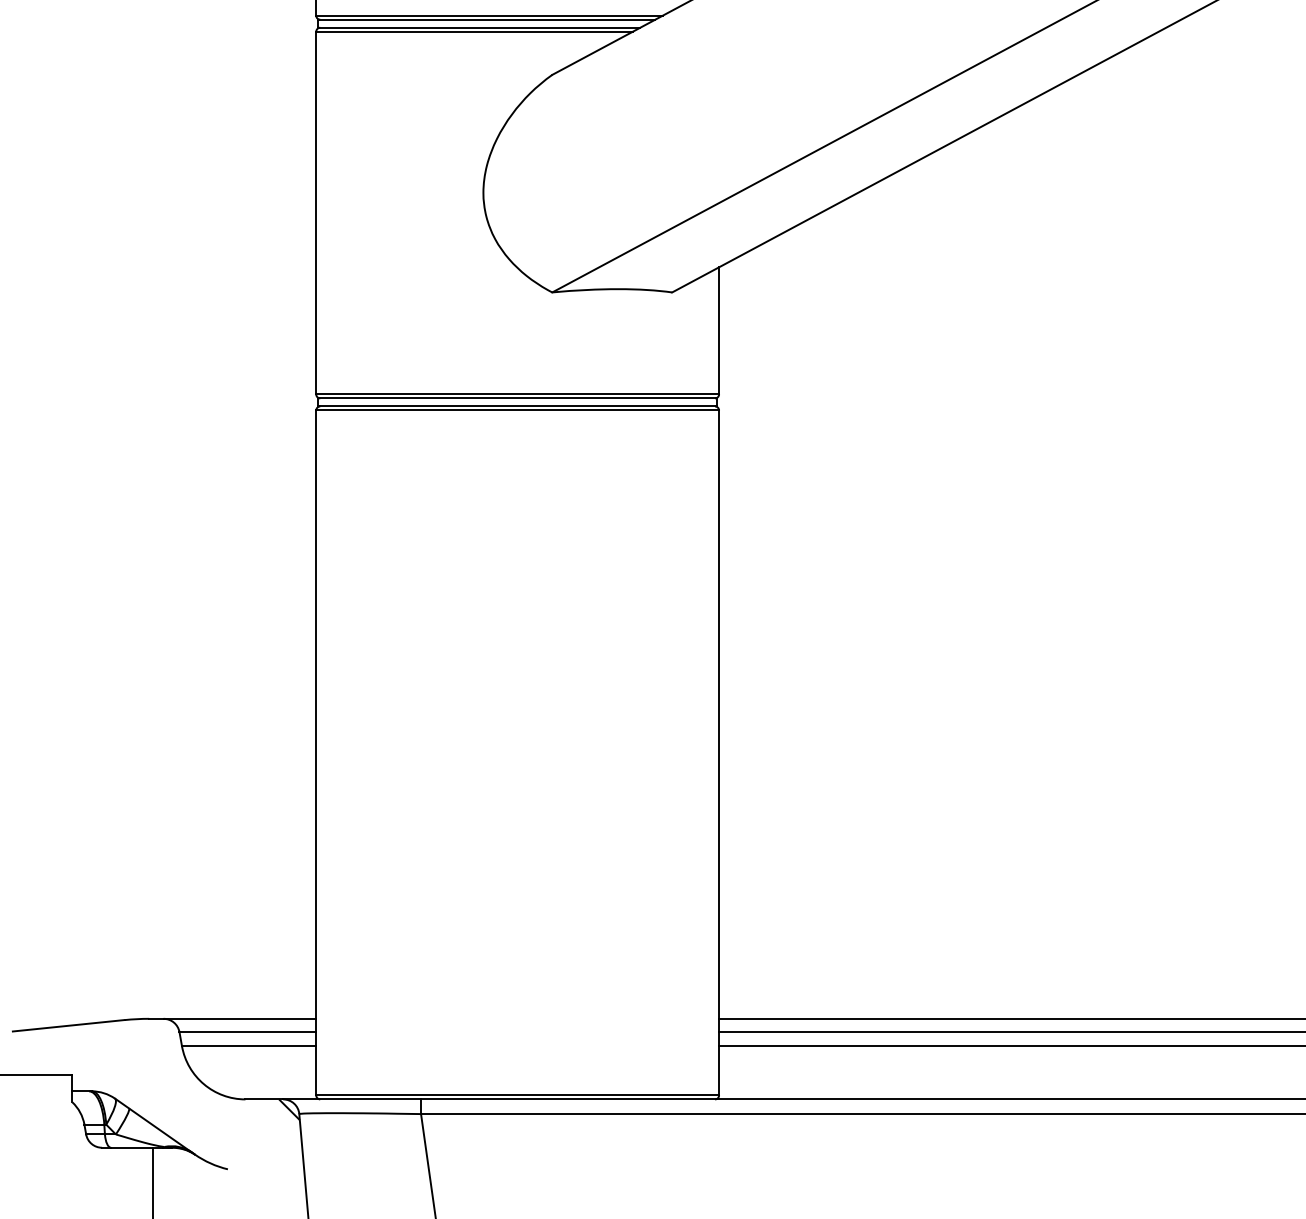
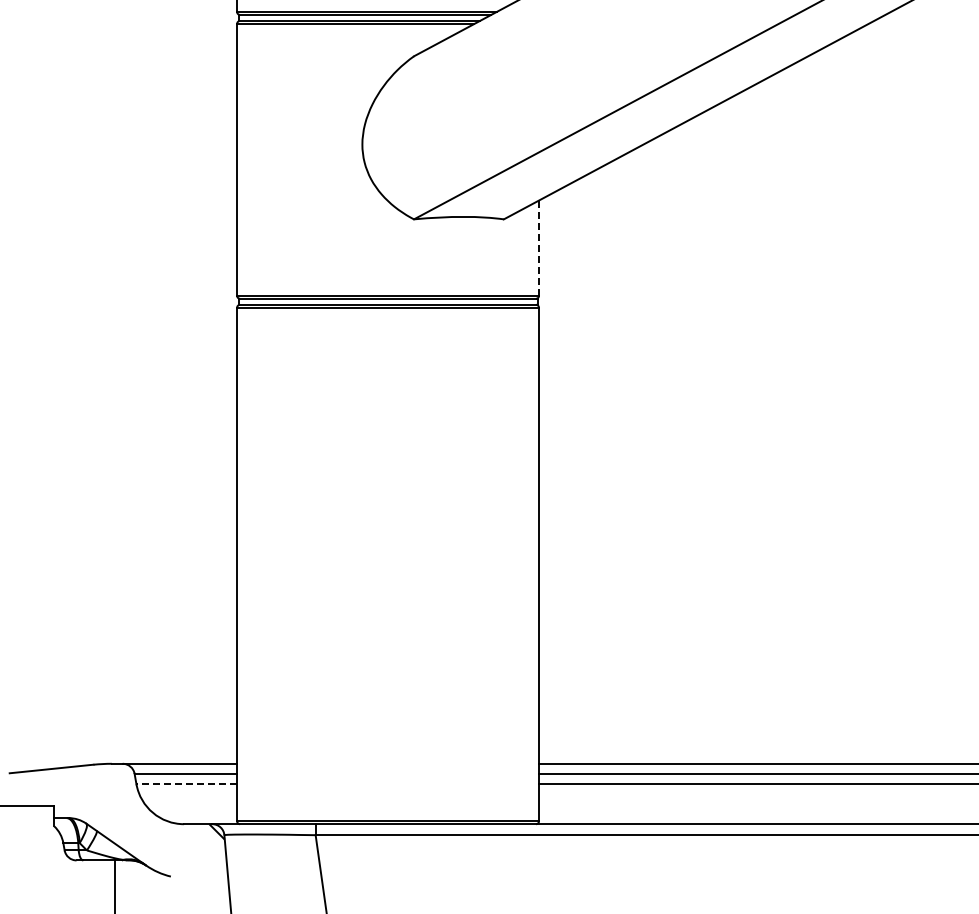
line: (719, 331) -> (539, 248), solid -> dashed
line: (248, 1046) -> (186, 784), solid -> dashed

